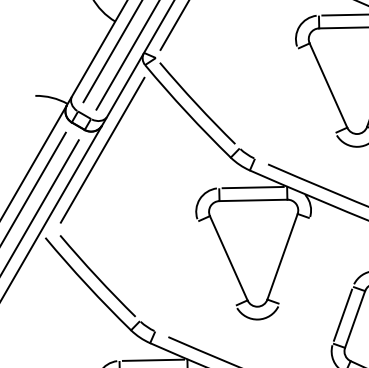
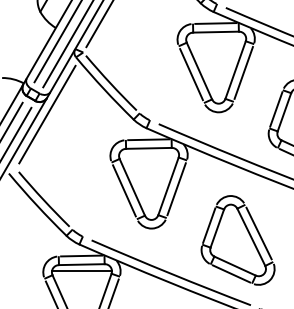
line: (316, 90) -> (191, 74), added
line: (294, 261) -> (176, 189), added
line: (217, 262) -> (124, 190), added

